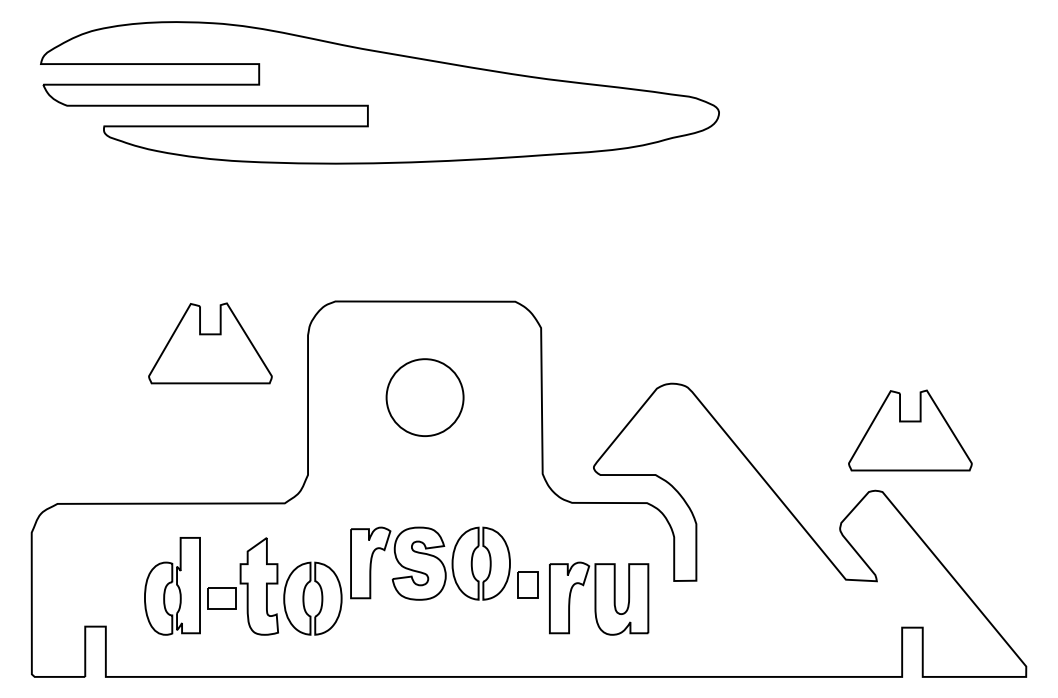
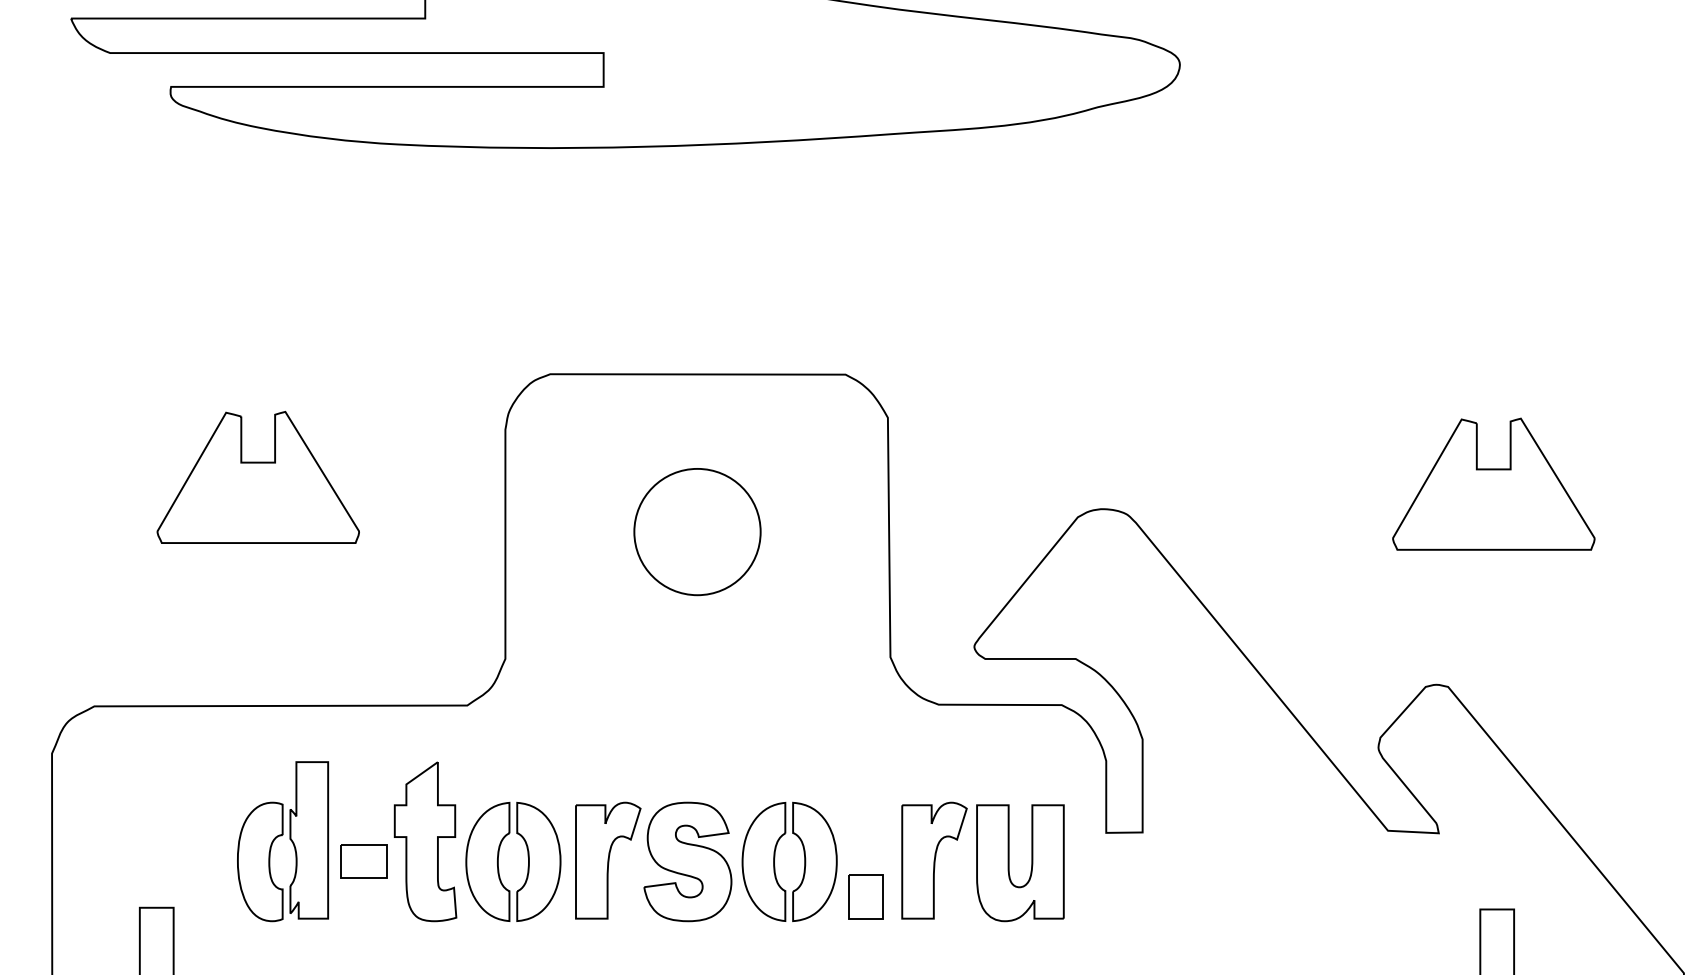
curve: (210, 335) -> (258, 464), moved
curve: (910, 422) -> (1494, 471), moved
part: (444, 563) -> (729, 861), moved

